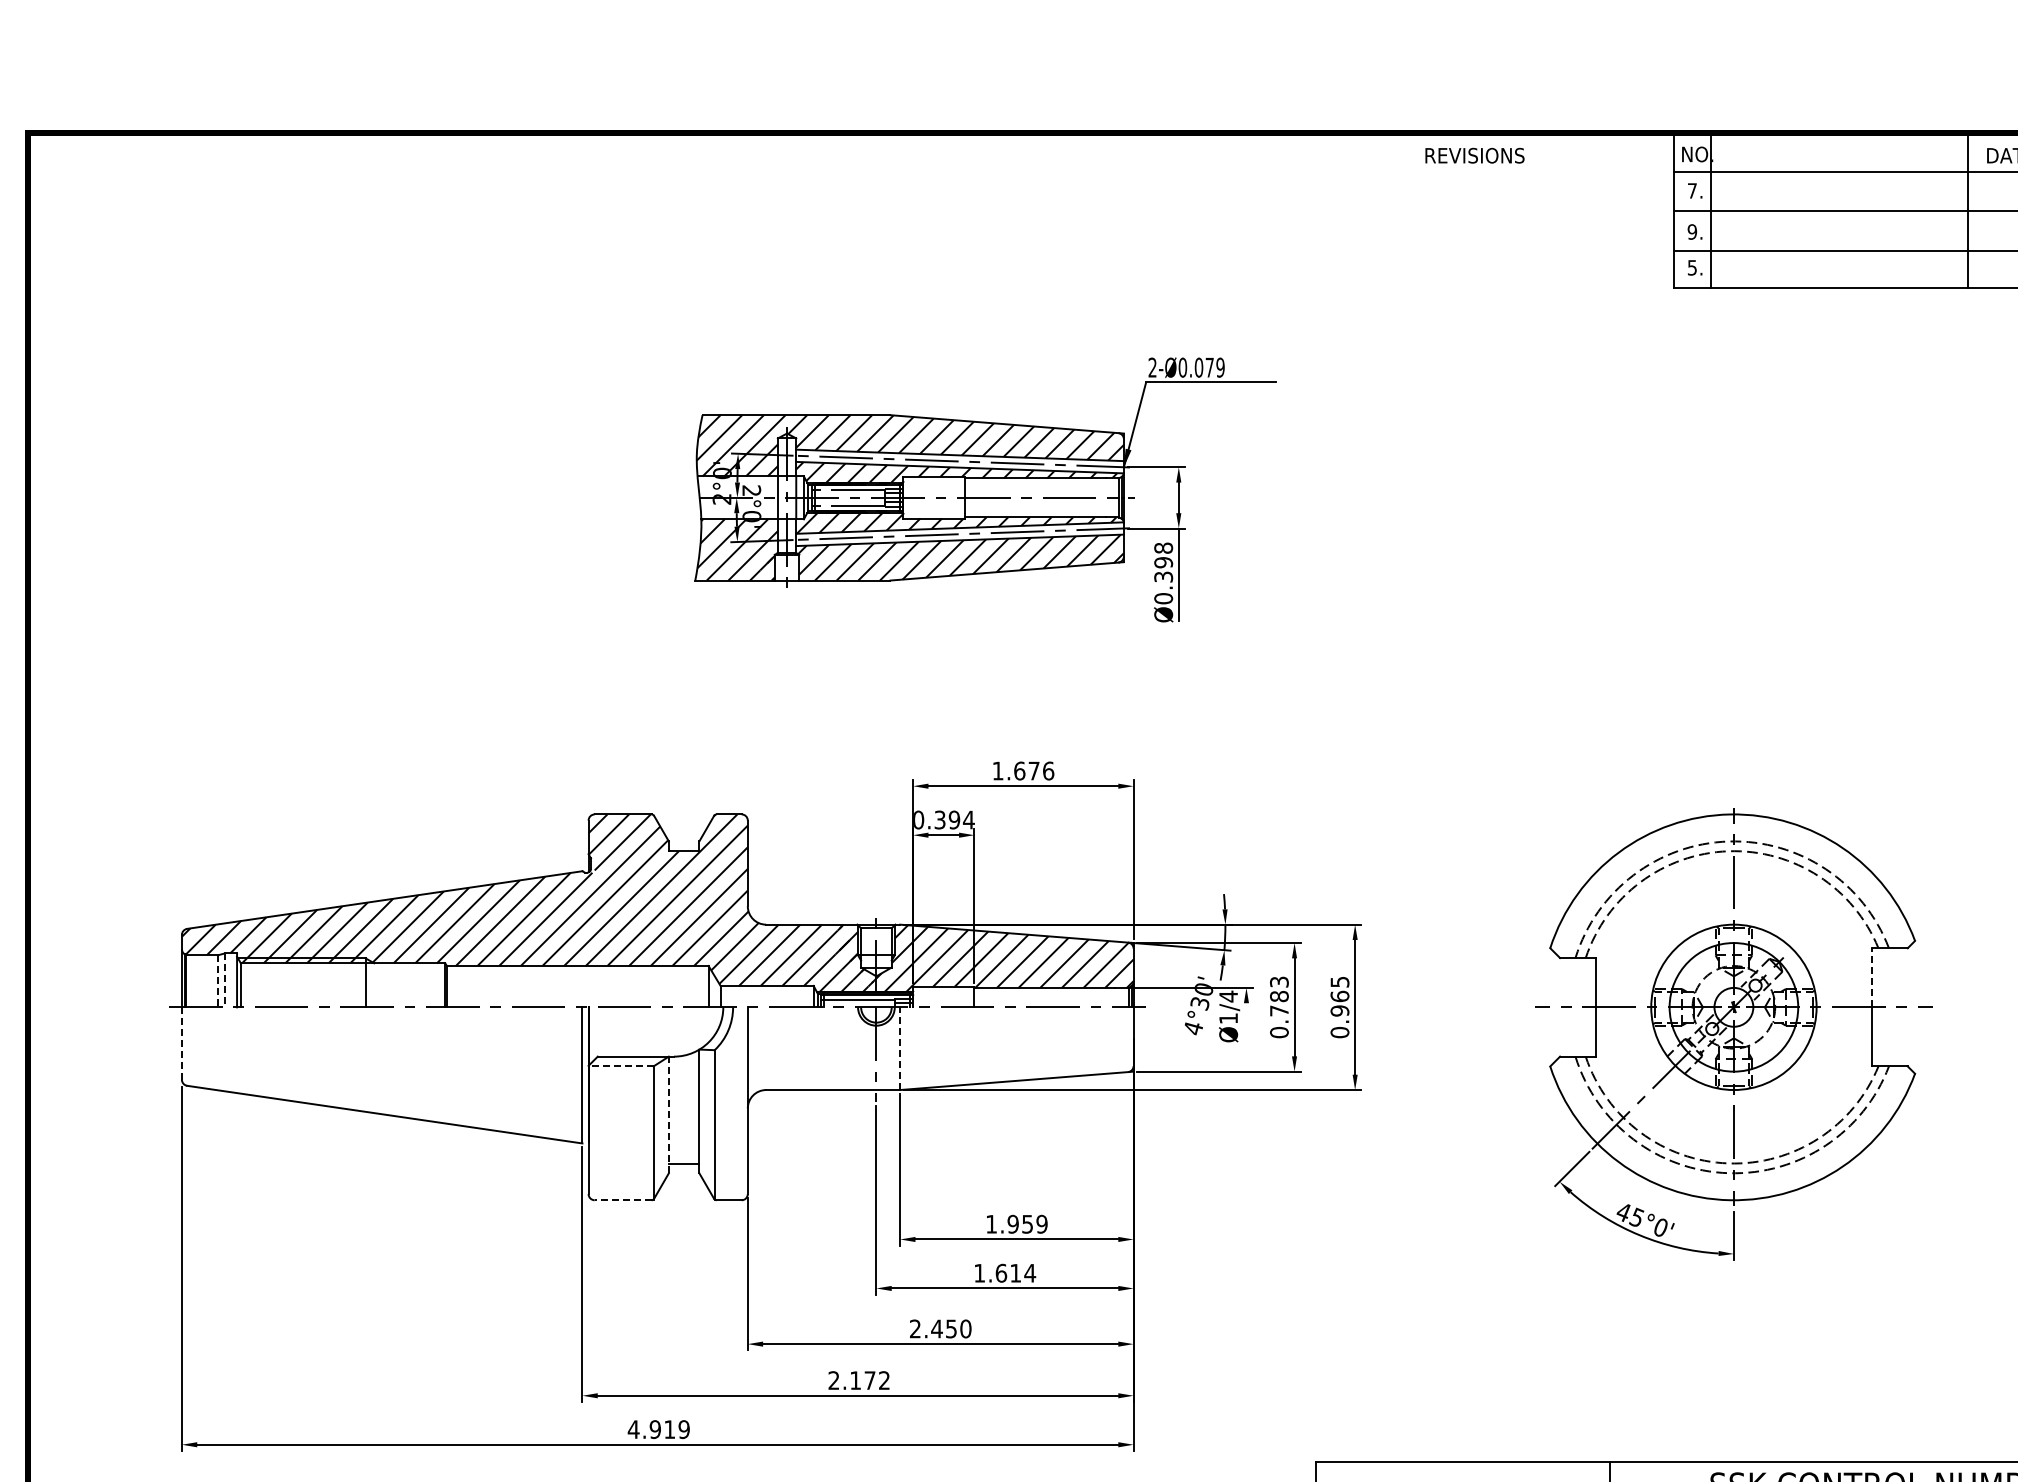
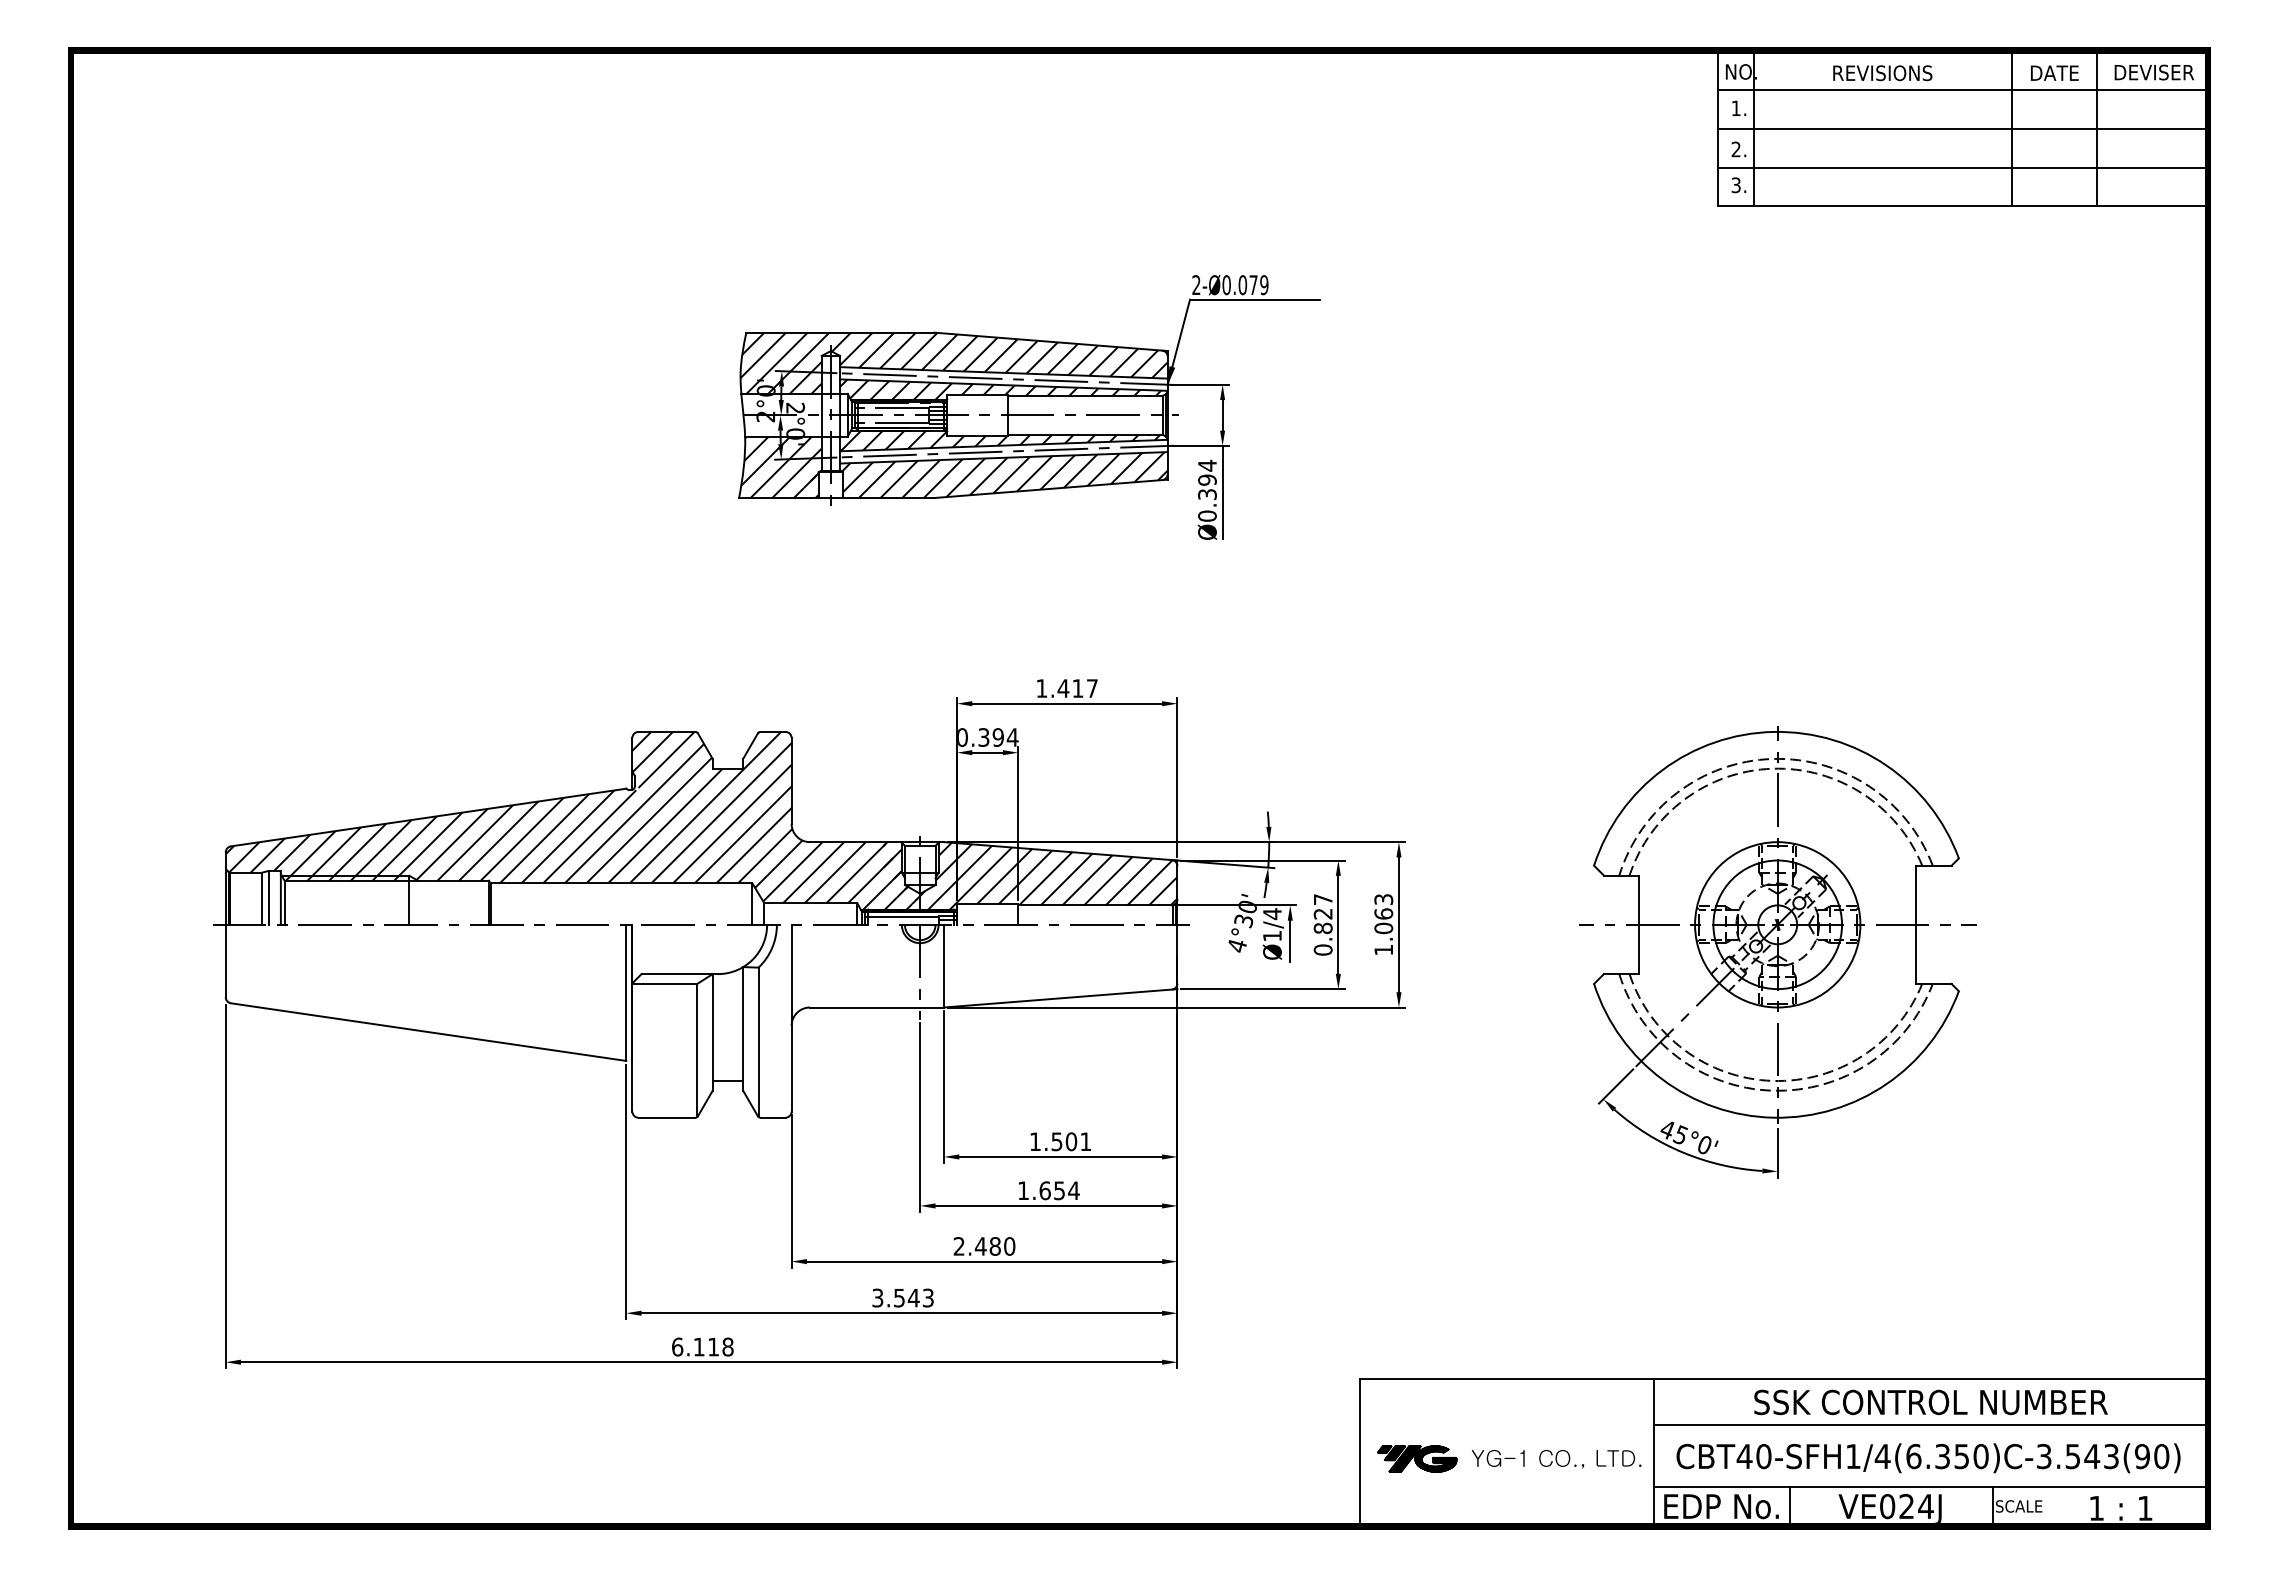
text: (1474, 156) -> (1882, 73), moved
text: (1691, 190) -> (1735, 107), 7. -> 1.
text: (1691, 232) -> (1735, 149), 9. -> 2.
text: (1692, 267) -> (1736, 184), 5. -> 3.
text: (1163, 548) -> (1207, 465), Ø0.398 -> Ø0.394
text: (1033, 771) -> (1077, 688), 1.676 -> 1.417
line: (1872, 978) -> (1916, 895), dashed -> solid
line: (224, 980) -> (268, 897), dashed -> solid
line: (217, 982) -> (261, 899), dashed -> solid
text: (1278, 997) -> (1322, 914), 0.783 -> 0.827
text: (1339, 1007) -> (1383, 924), 0.965 -> 1.063
line: (1246, 1024) -> (1290, 941), added
line: (181, 1044) -> (225, 961), dashed -> solid
line: (900, 1048) -> (944, 965), dashed -> solid
line: (620, 1066) -> (664, 983), dashed -> solid
line: (668, 1115) -> (712, 1032), dashed -> solid
line: (622, 1200) -> (666, 1117), dashed -> solid
text: (1027, 1224) -> (1071, 1141), 1.959 -> 1.501
text: (1015, 1273) -> (1059, 1190), 1.614 -> 1.654
text: (950, 1329) -> (994, 1246), 2.450 -> 2.480
text: (858, 1380) -> (902, 1297), 2.172 -> 3.543
text: (658, 1429) -> (702, 1346), 4.919 -> 6.118

